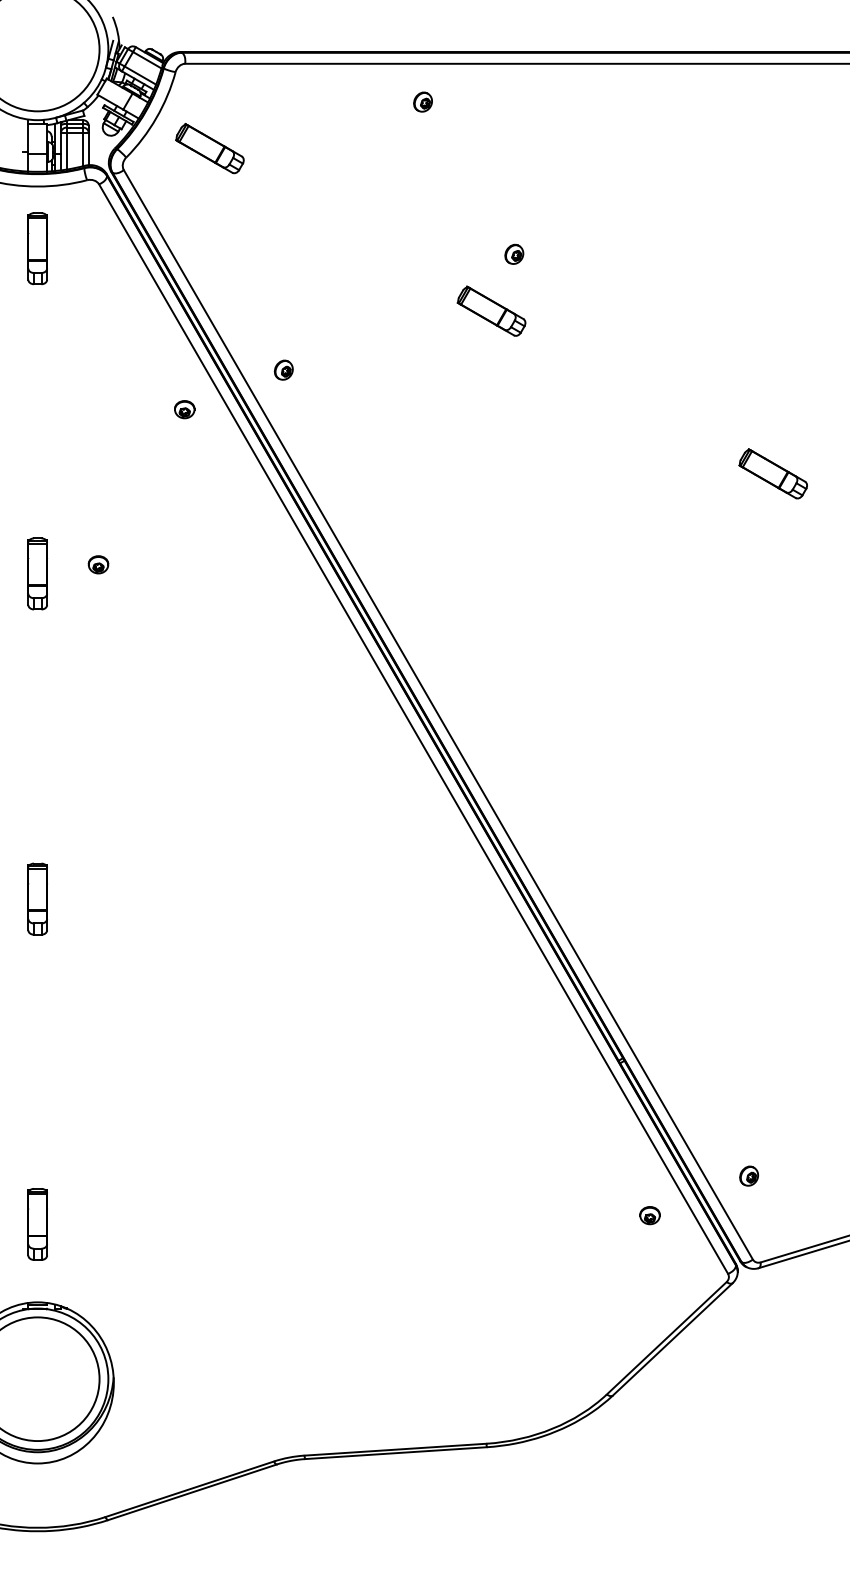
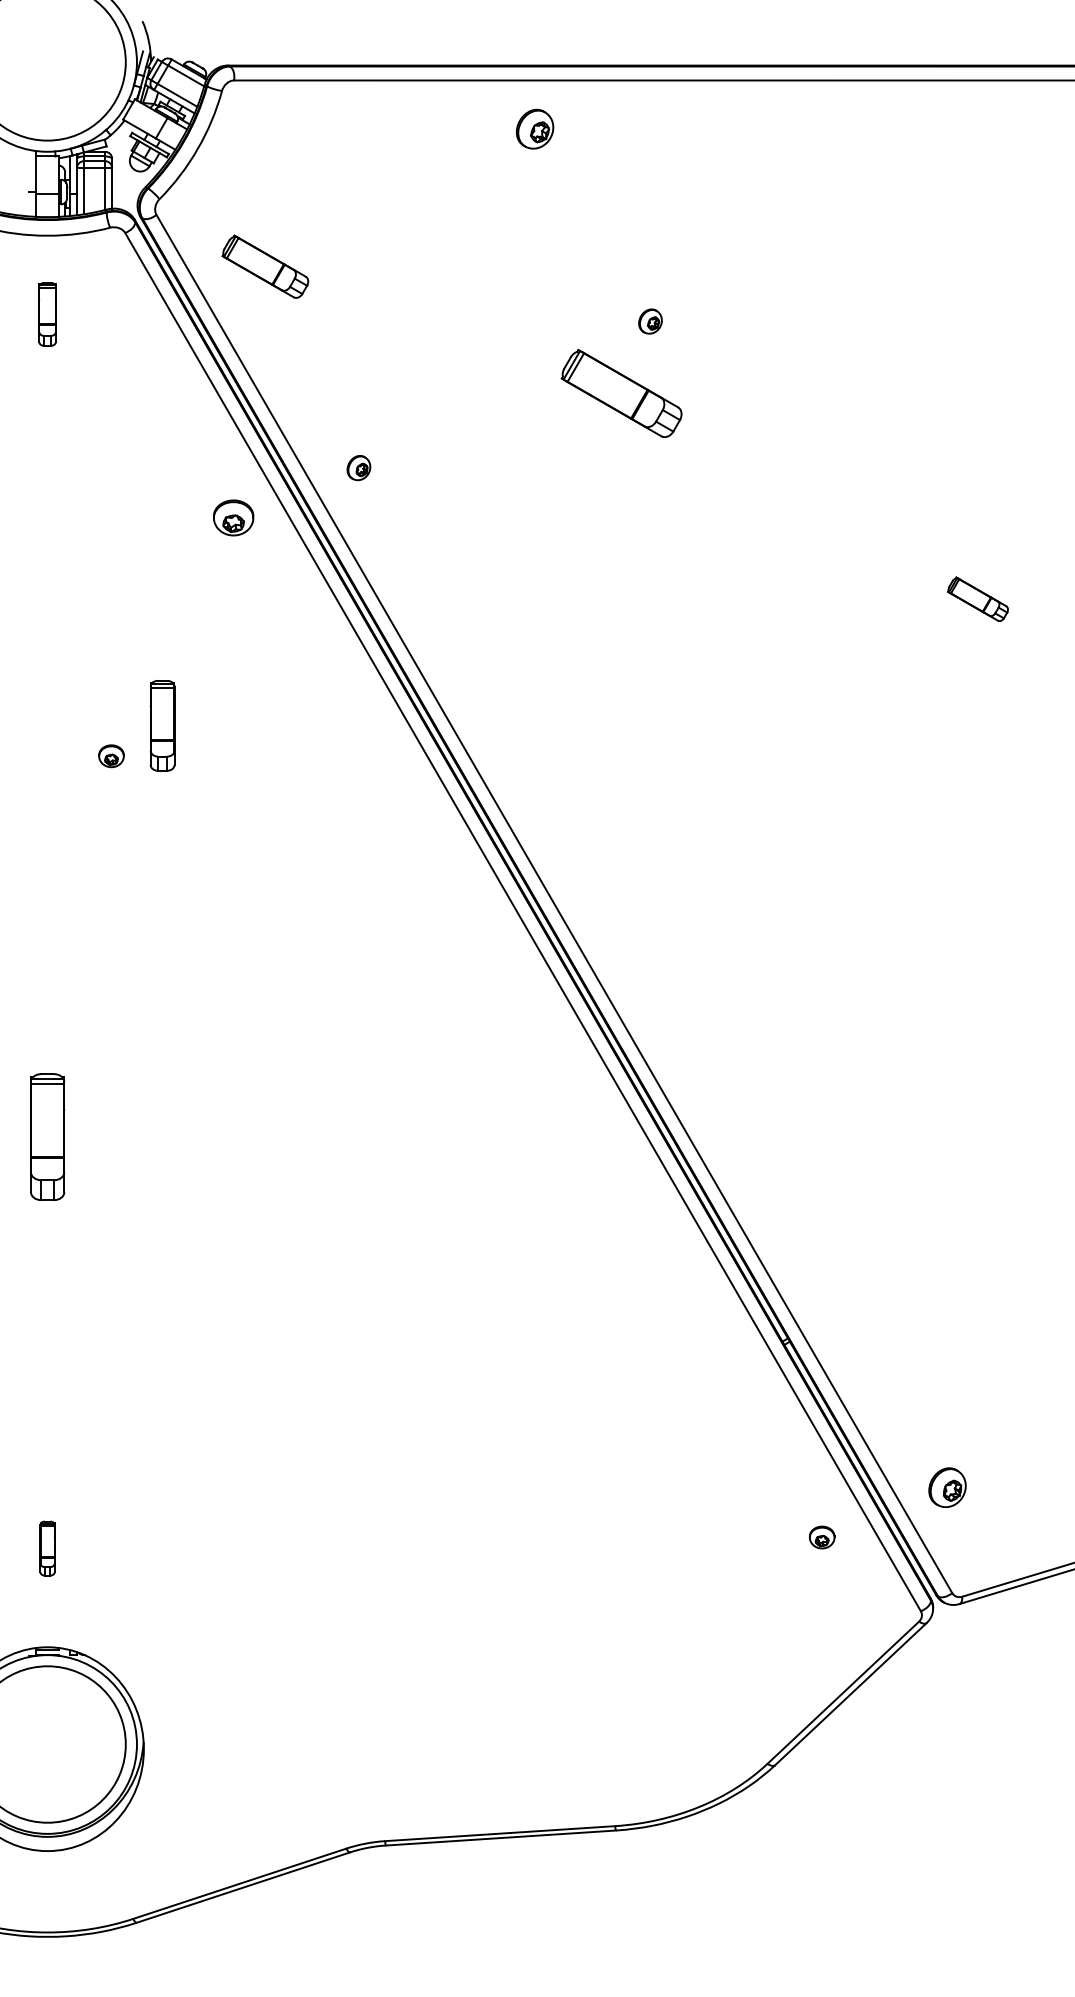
part: (422, 101) -> (534, 128), size x1.6
part: (209, 148) -> (265, 266), moved
part: (37, 248) -> (47, 314), size x0.7
part: (491, 311) -> (621, 393), size x1.4
part: (184, 409) -> (233, 517), size x1.6
part: (772, 474) -> (977, 599), size x0.7
part: (98, 564) -> (111, 756), moved
part: (37, 573) -> (162, 725), moved
part: (37, 899) -> (47, 1137), size x1.4
part: (749, 1176) -> (947, 1487), size x1.6
part: (37, 1224) -> (47, 1548), size x0.6

